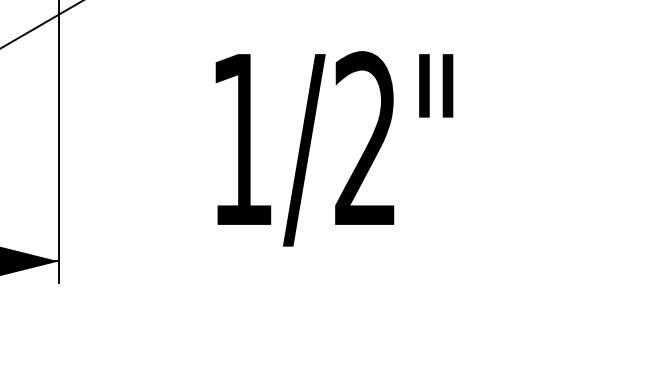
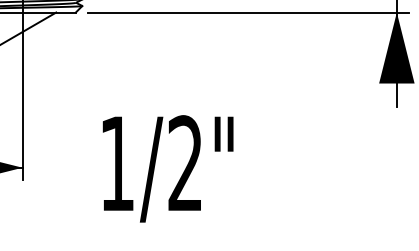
text: (333, 148) -> (167, 168), moved

